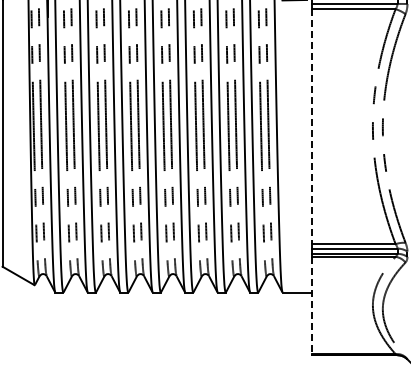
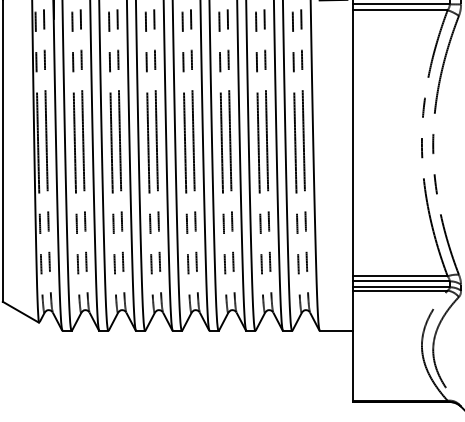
line: (311, 126) -> (352, 143), dashed -> solid
line: (311, 305) -> (352, 345), dashed -> solid

